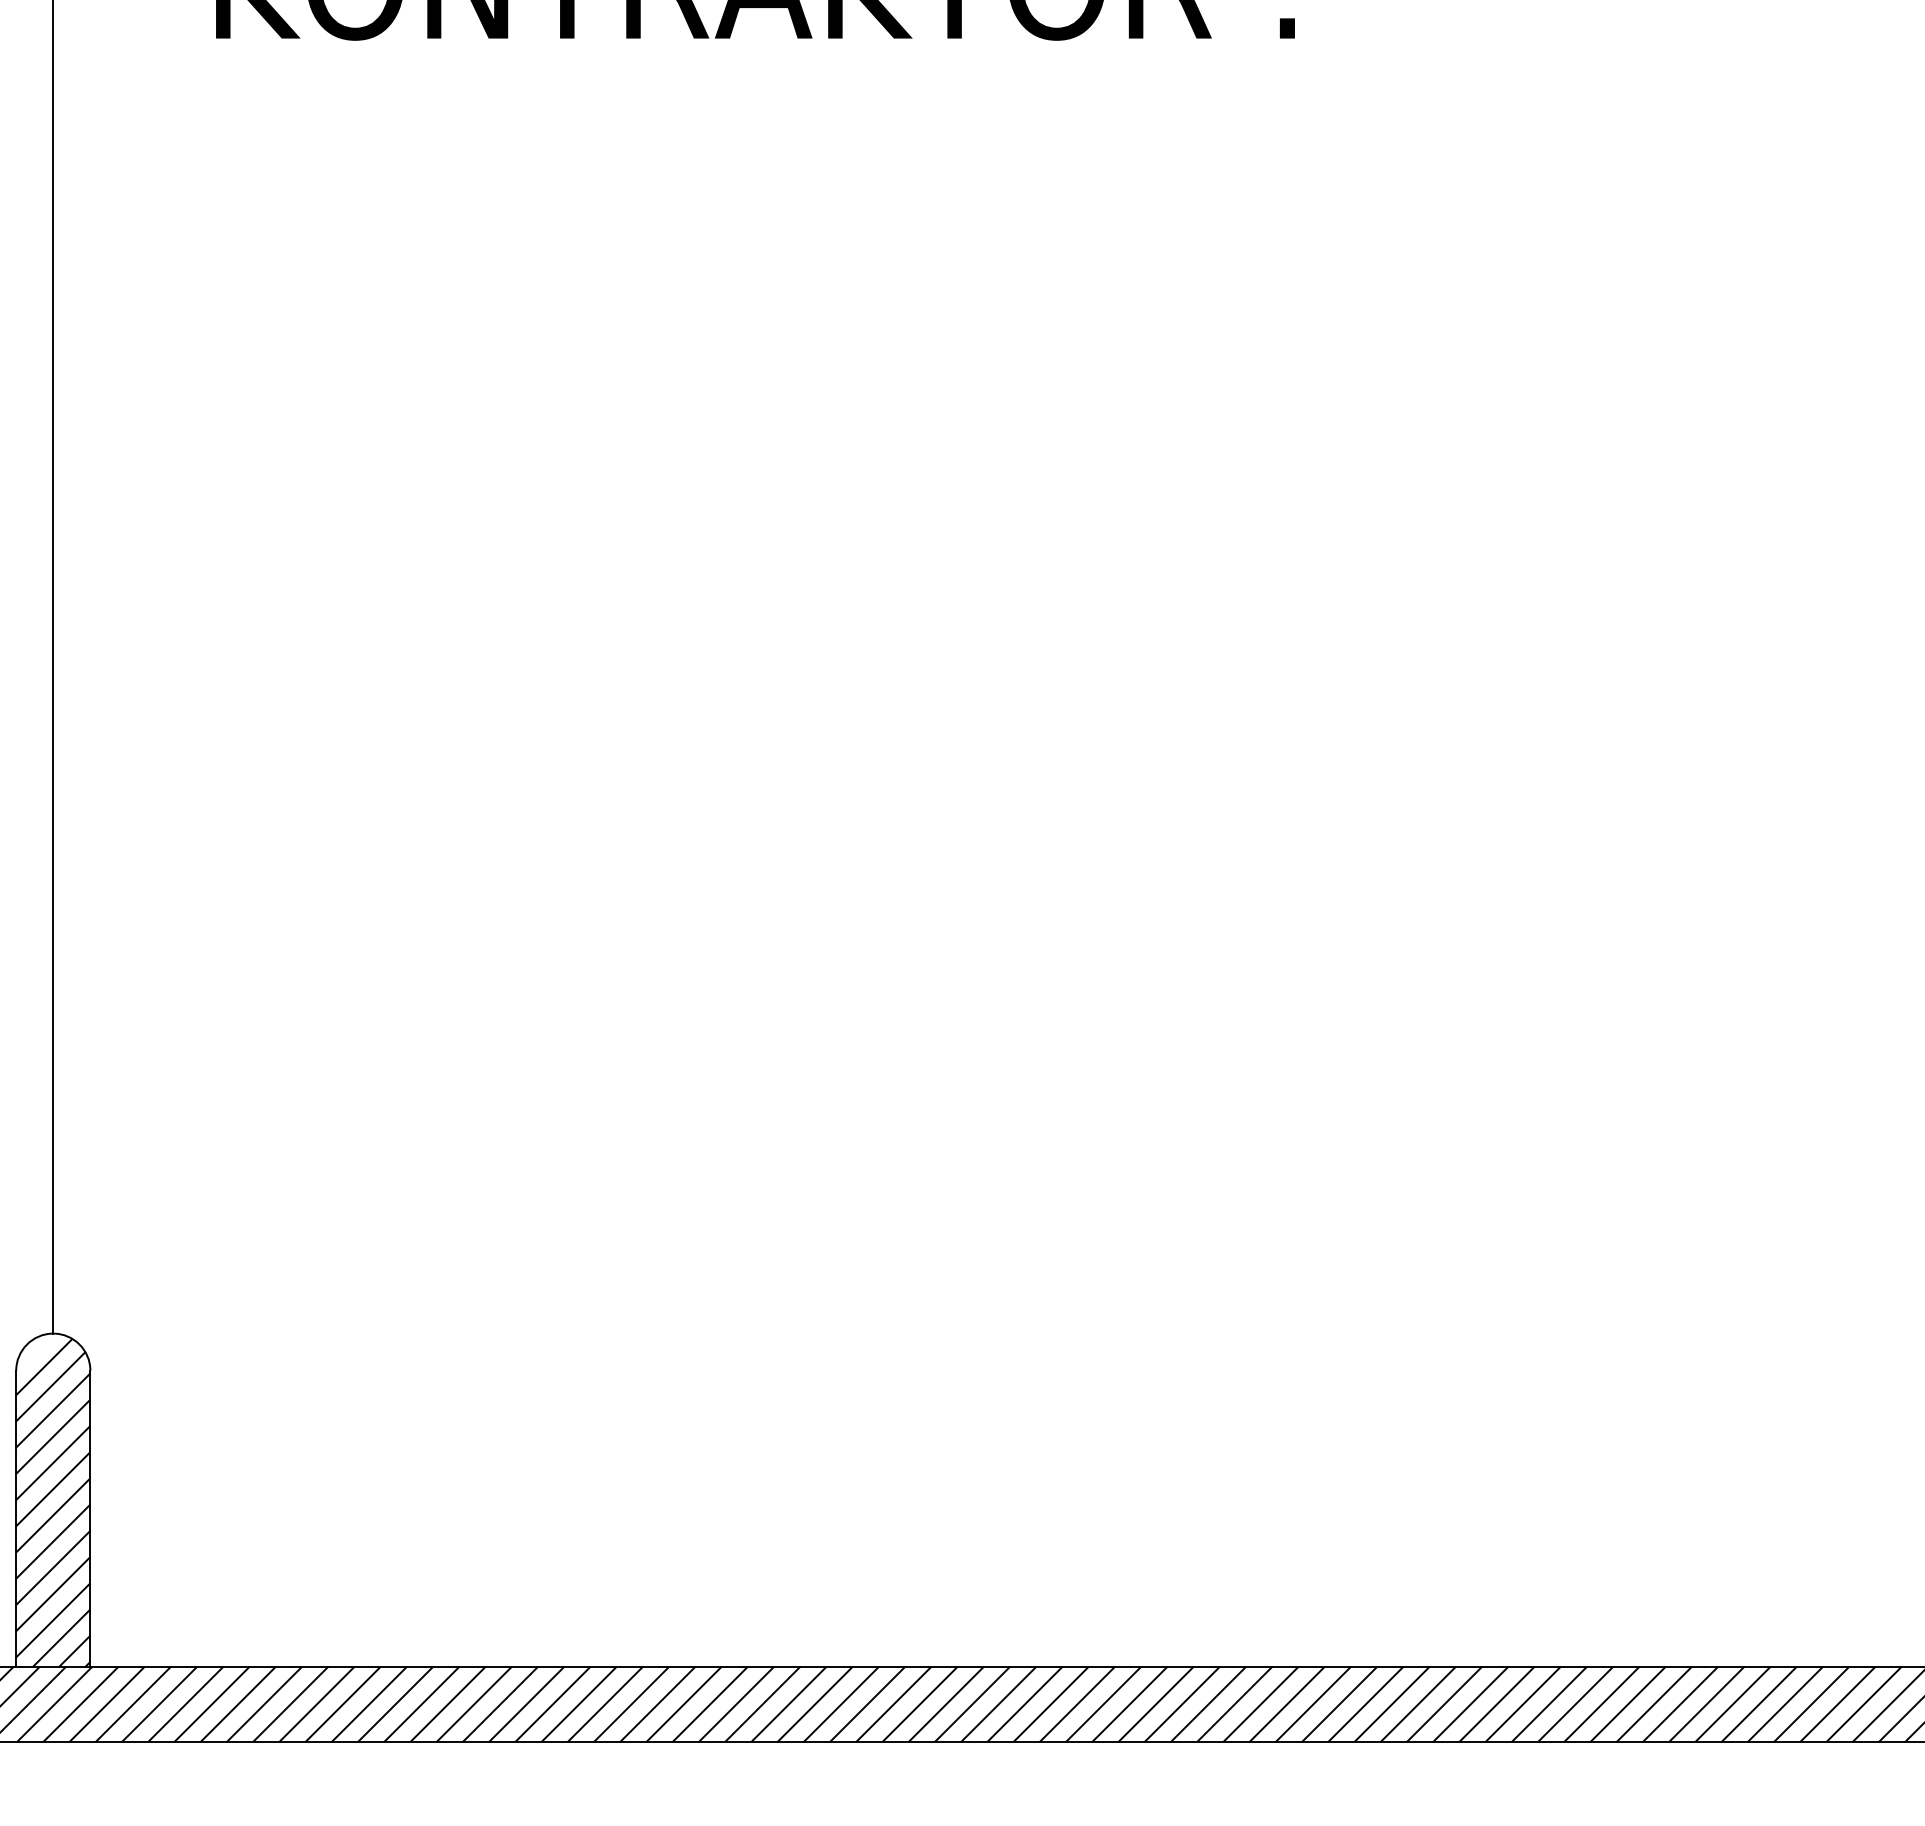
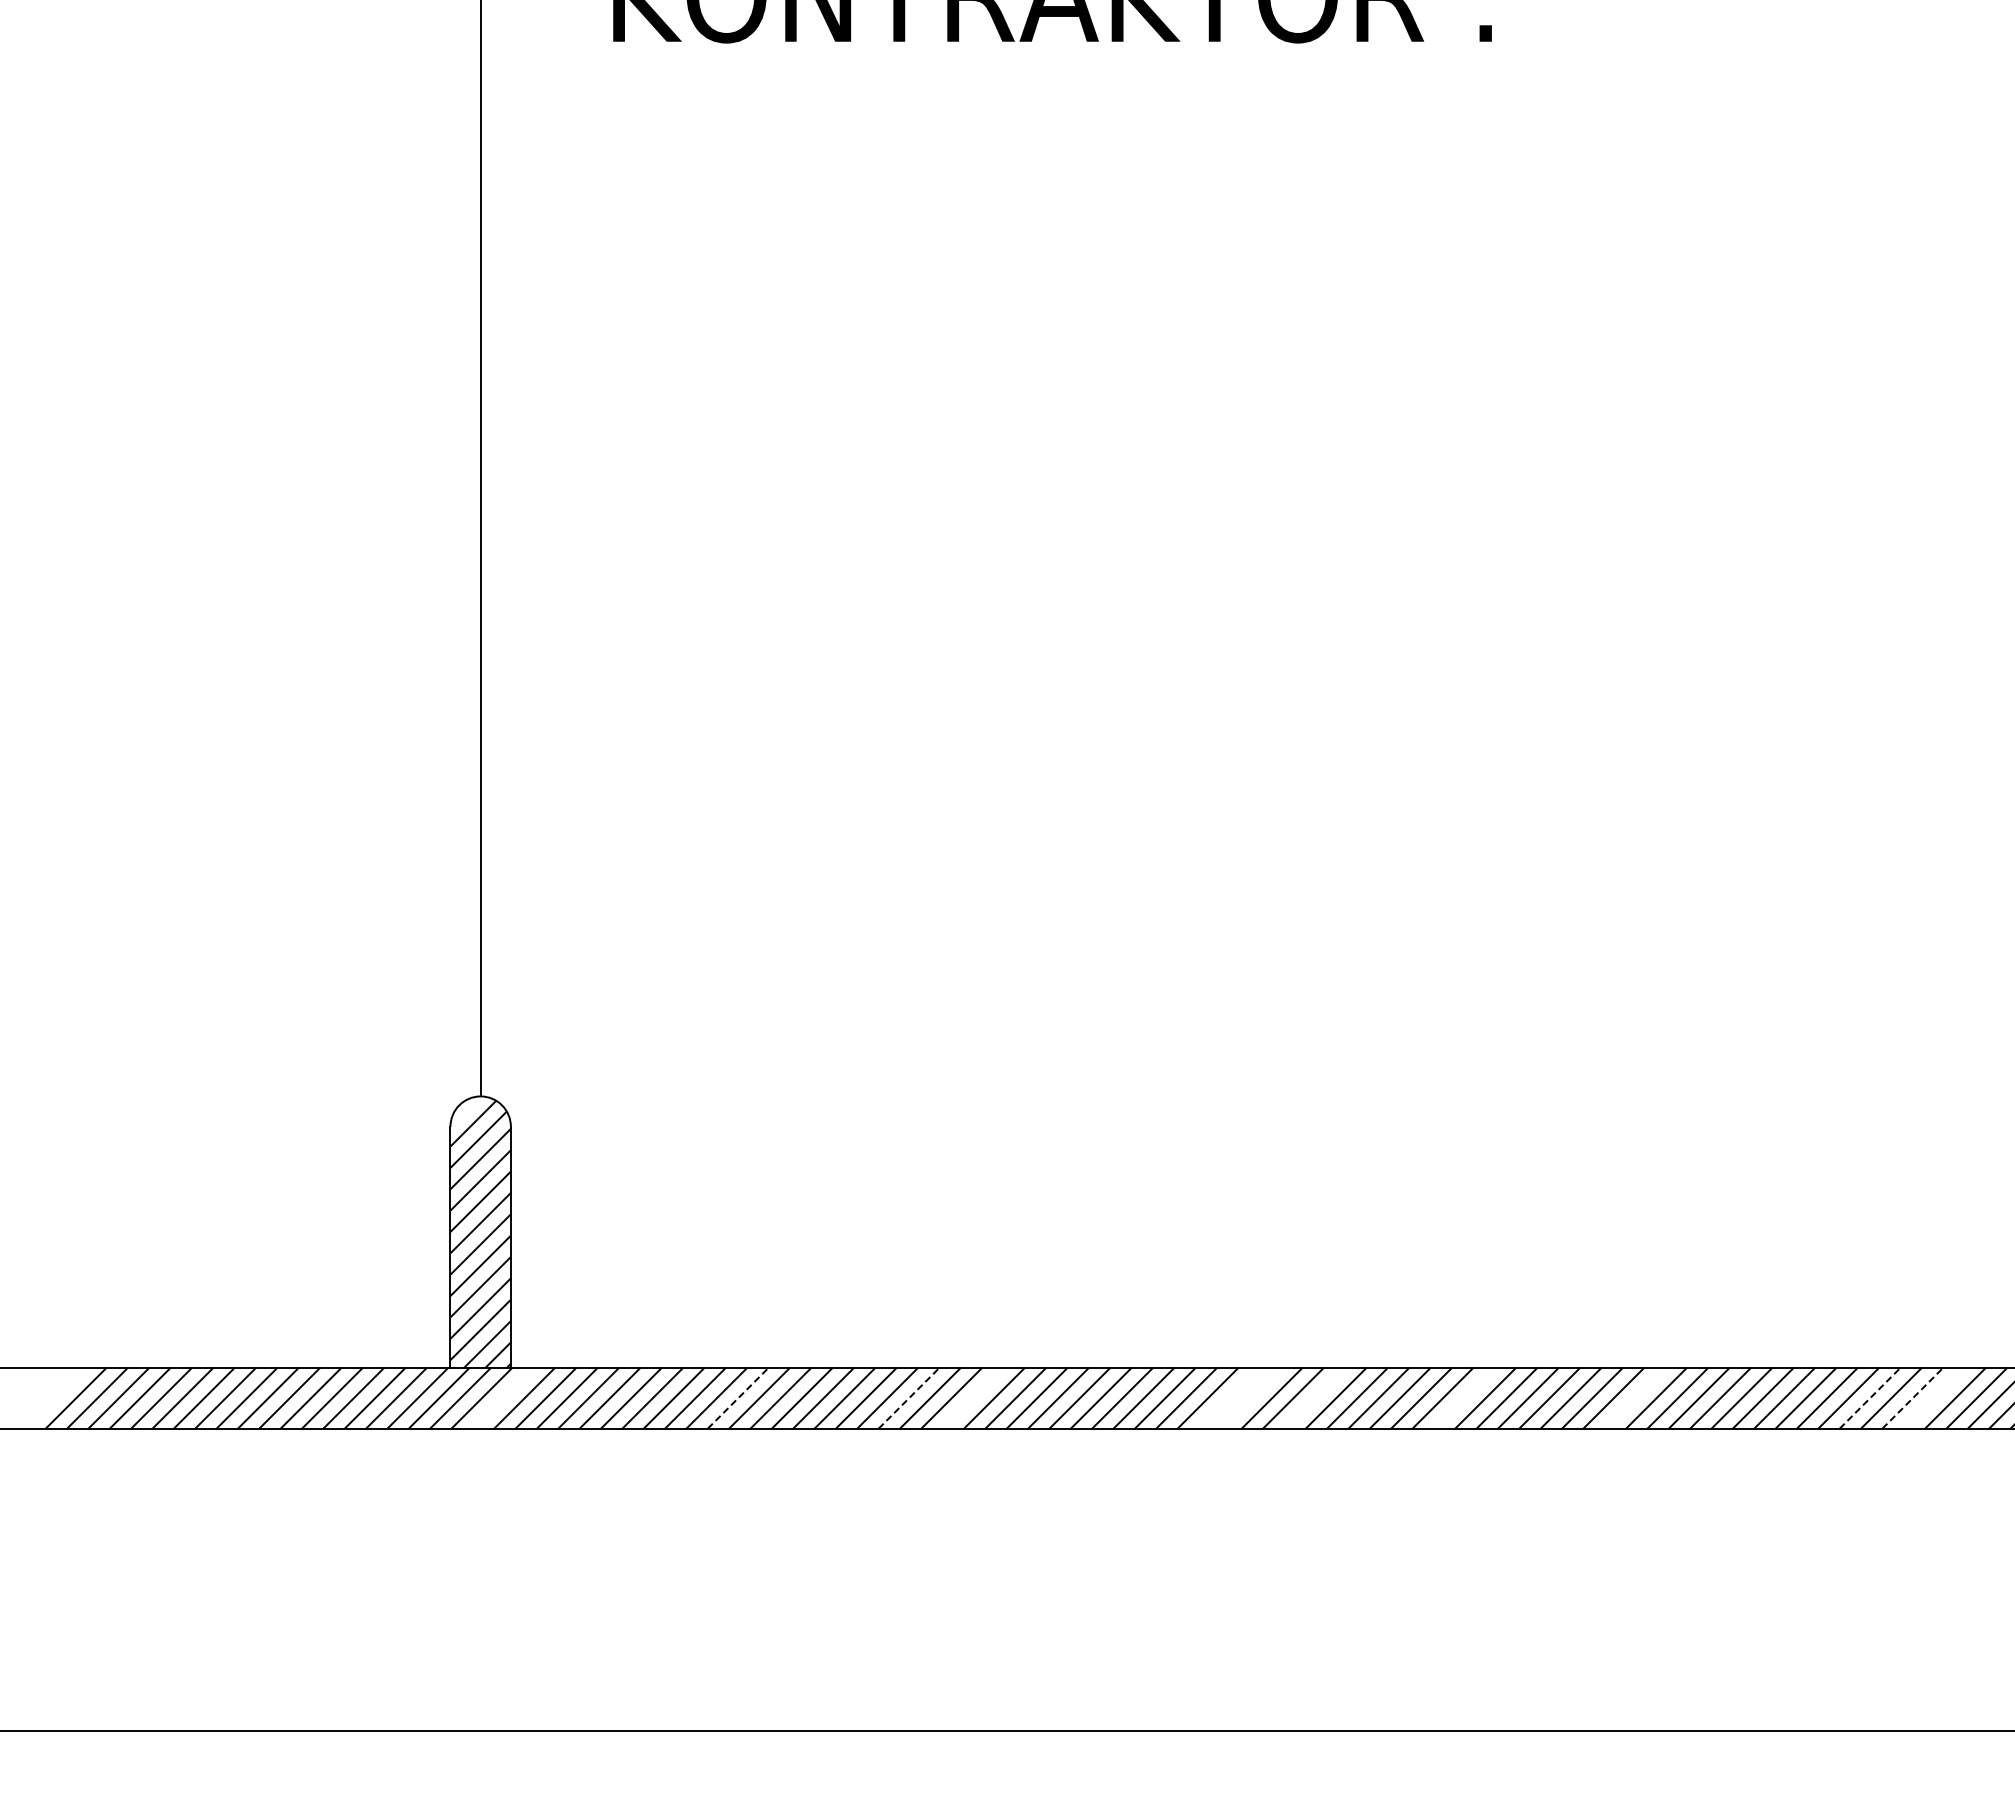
line: (80, 1704) -> (502, 1398), removed
line: (369, 1704) -> (738, 1398), solid -> dashed
line: (578, 1704) -> (908, 1398), solid -> dashed
line: (657, 1704) -> (972, 1398), removed
line: (972, 1704) -> (1229, 1398), removed
line: (998, 1704) -> (1250, 1398), removed
line: (1077, 1704) -> (1314, 1398), removed
line: (1260, 1704) -> (1463, 1398), removed
line: (1470, 1704) -> (1634, 1398), removed
line: (1758, 1704) -> (1869, 1398), solid -> dashed
line: (1811, 1704) -> (1912, 1398), solid -> dashed
line: (1837, 1704) -> (1933, 1398), removed

